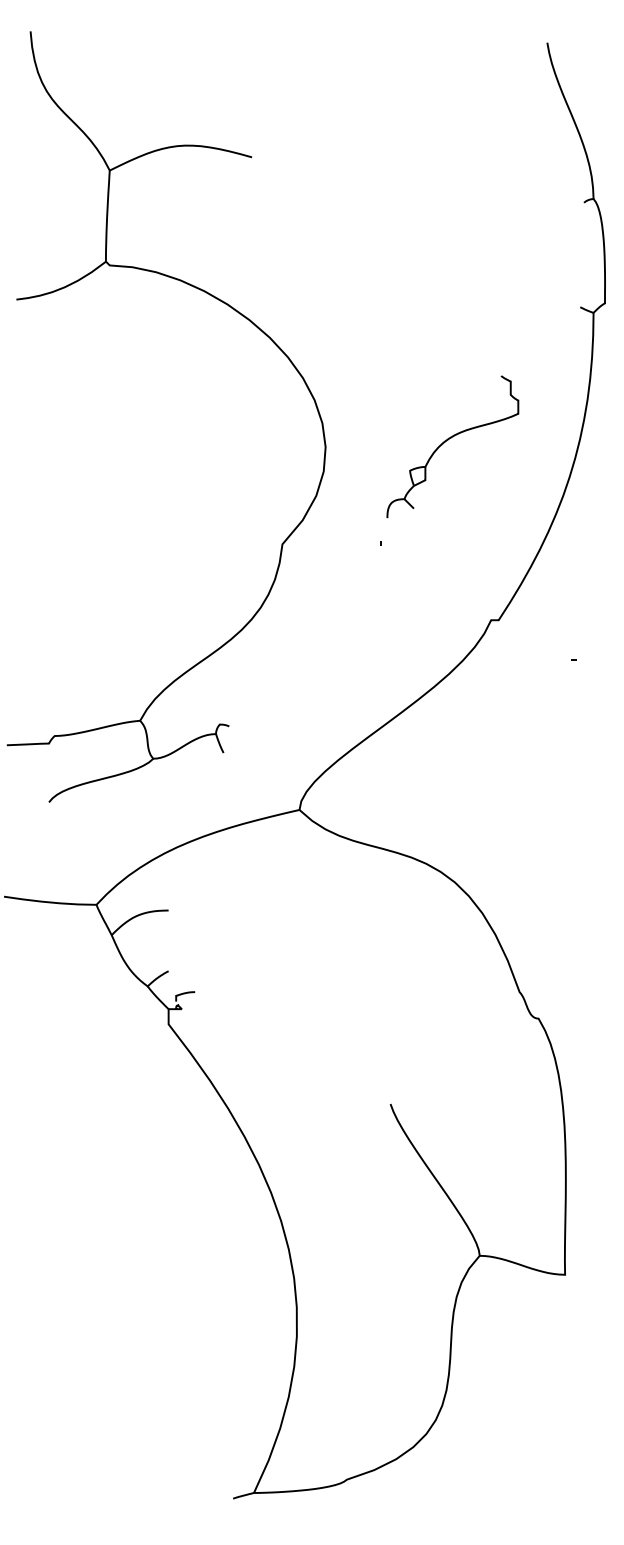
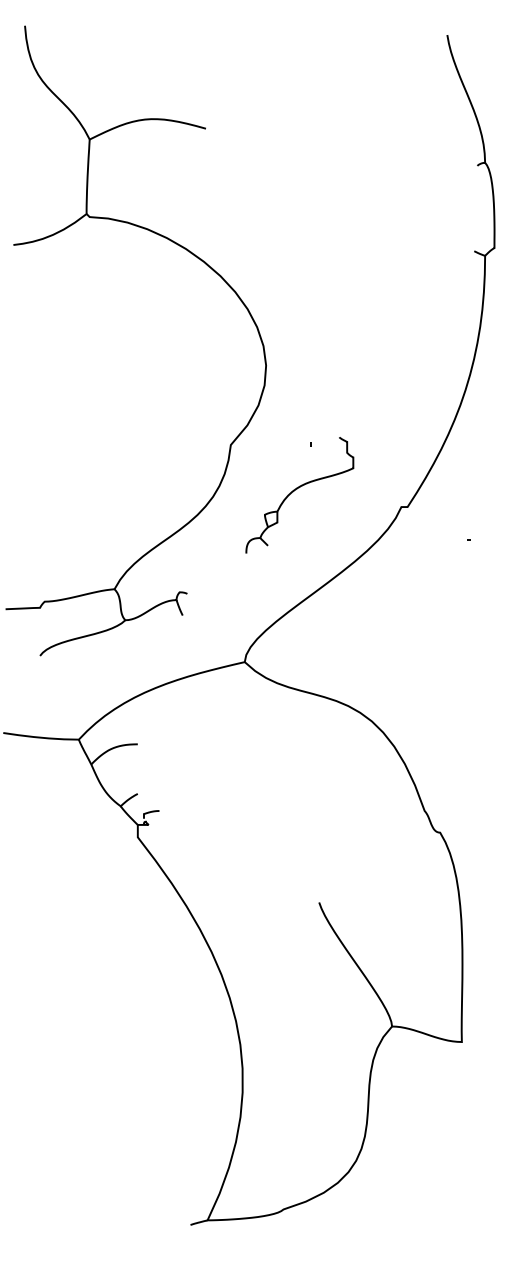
part: (448, 440) -> (296, 490), moved

